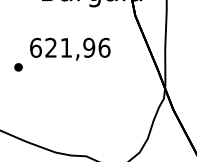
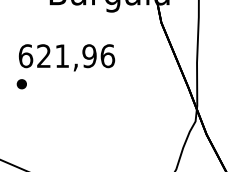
text: (70, 48) -> (67, 56), moved

